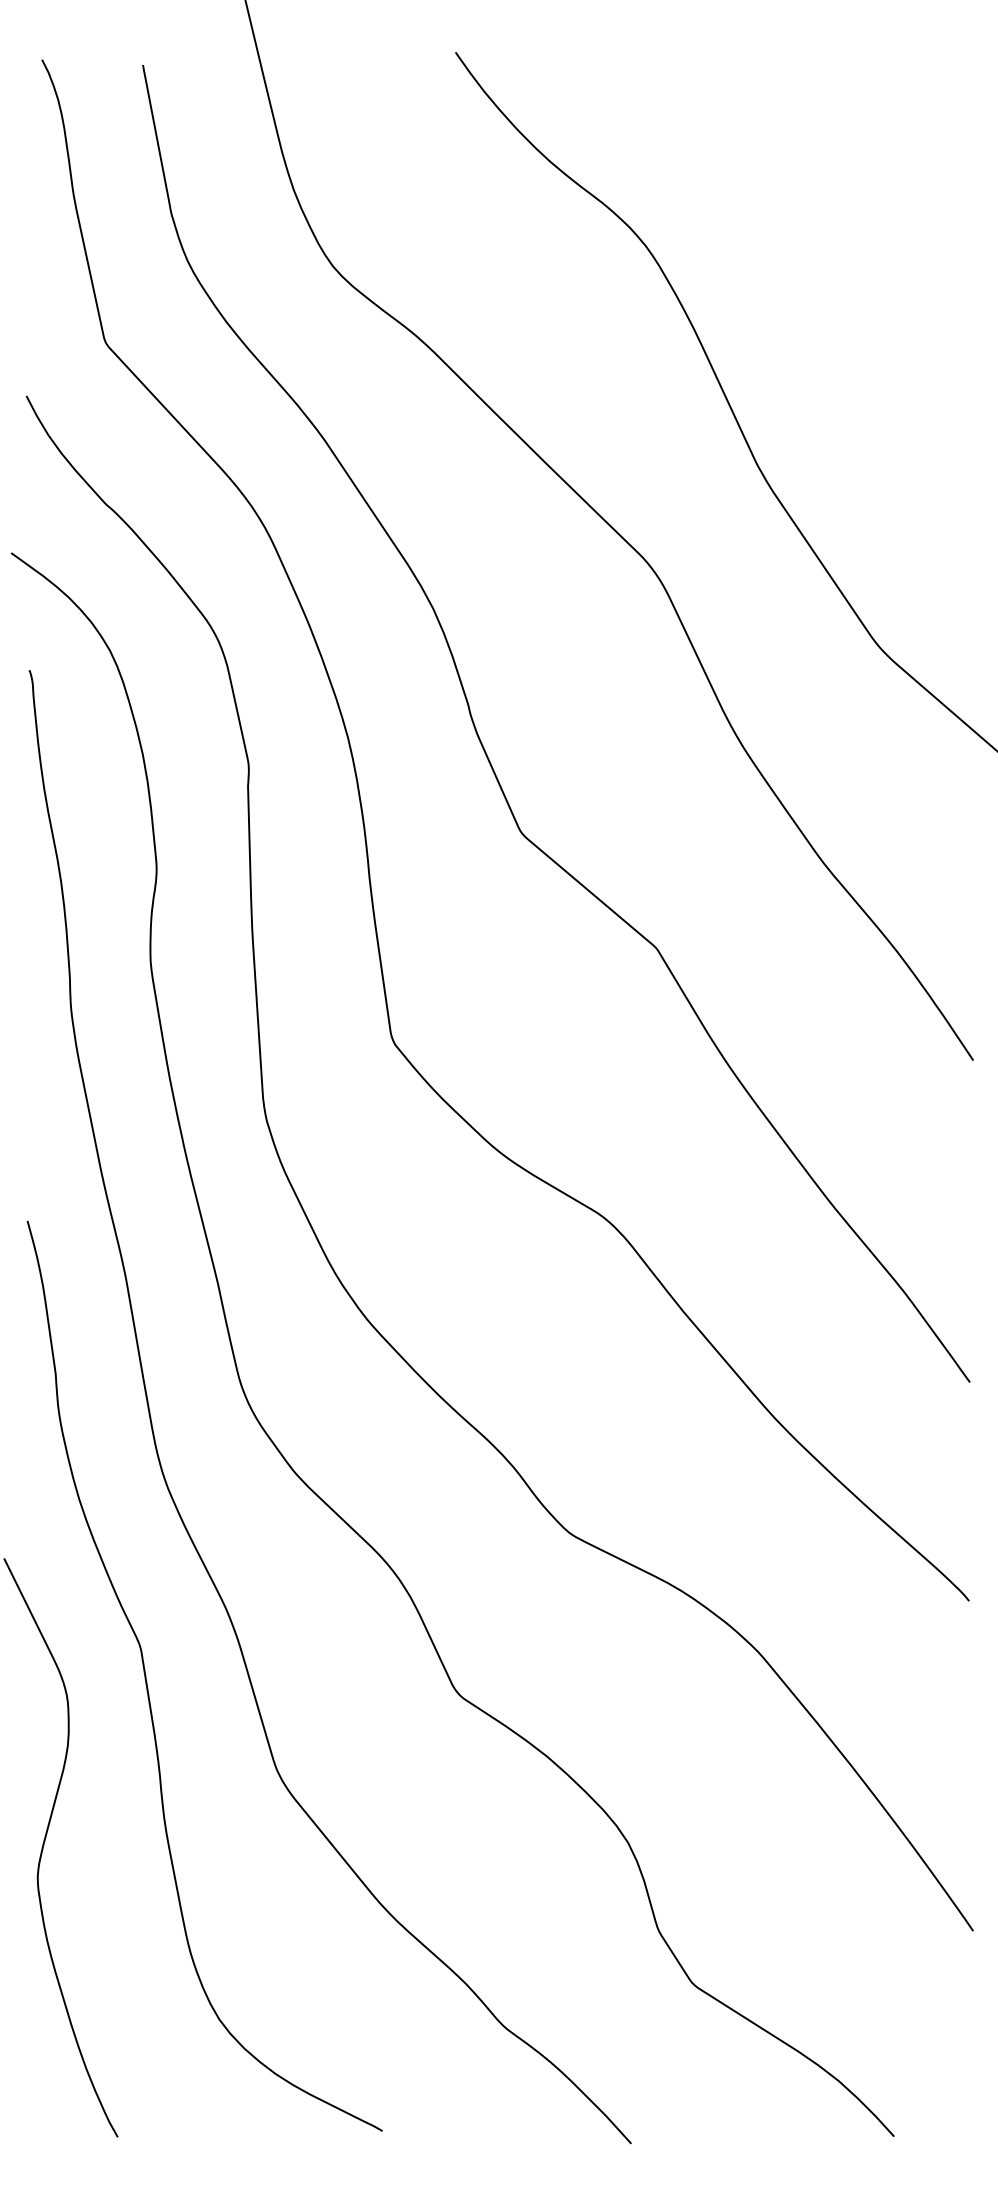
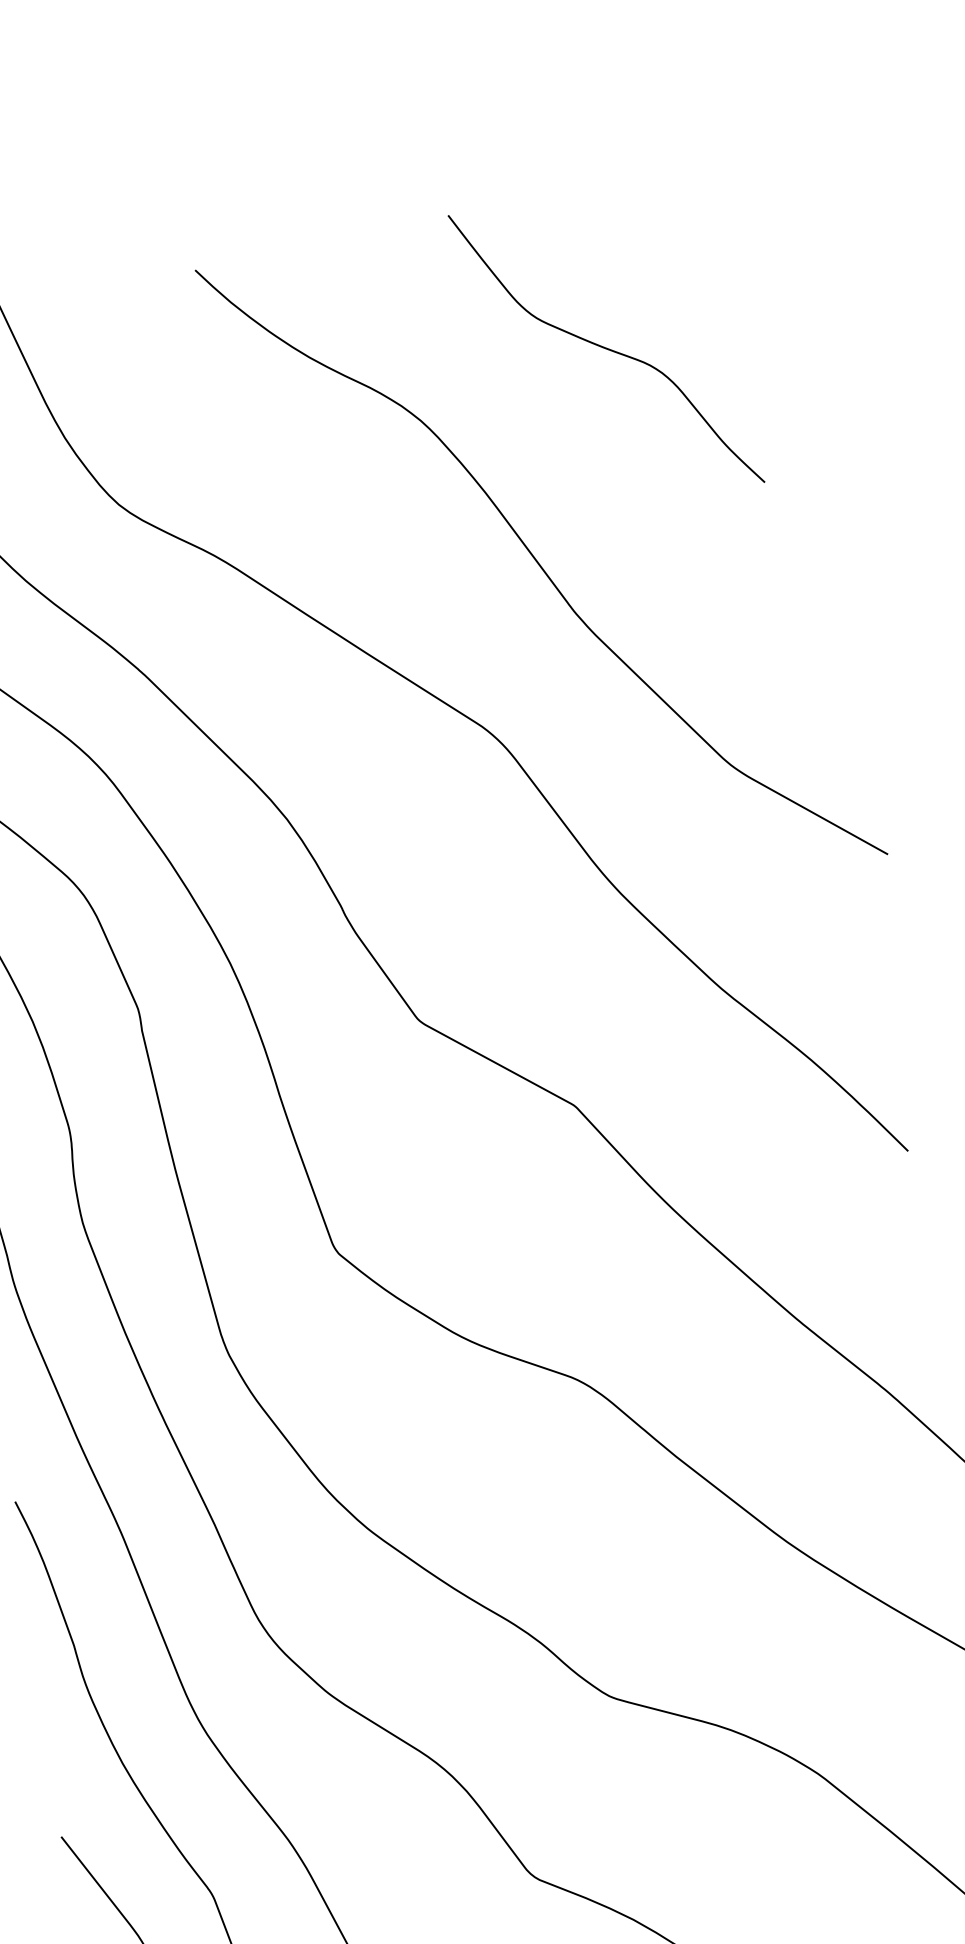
curve: (841, 213) -> (605, 349), added

